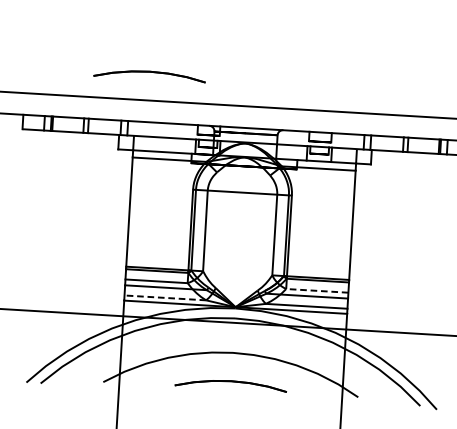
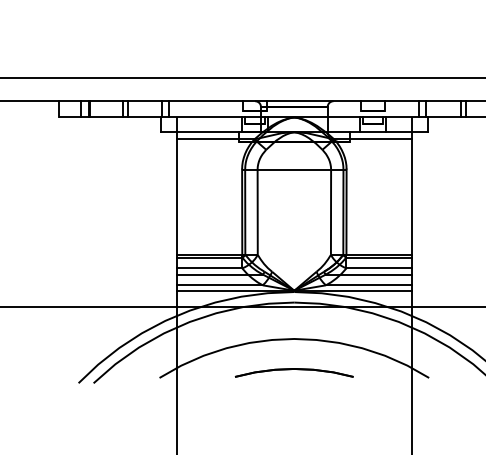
part: (149, 75) -> (188, 51), removed
line: (317, 290) -> (379, 268), dashed -> solid
line: (165, 298) -> (219, 285), dashed -> solid

